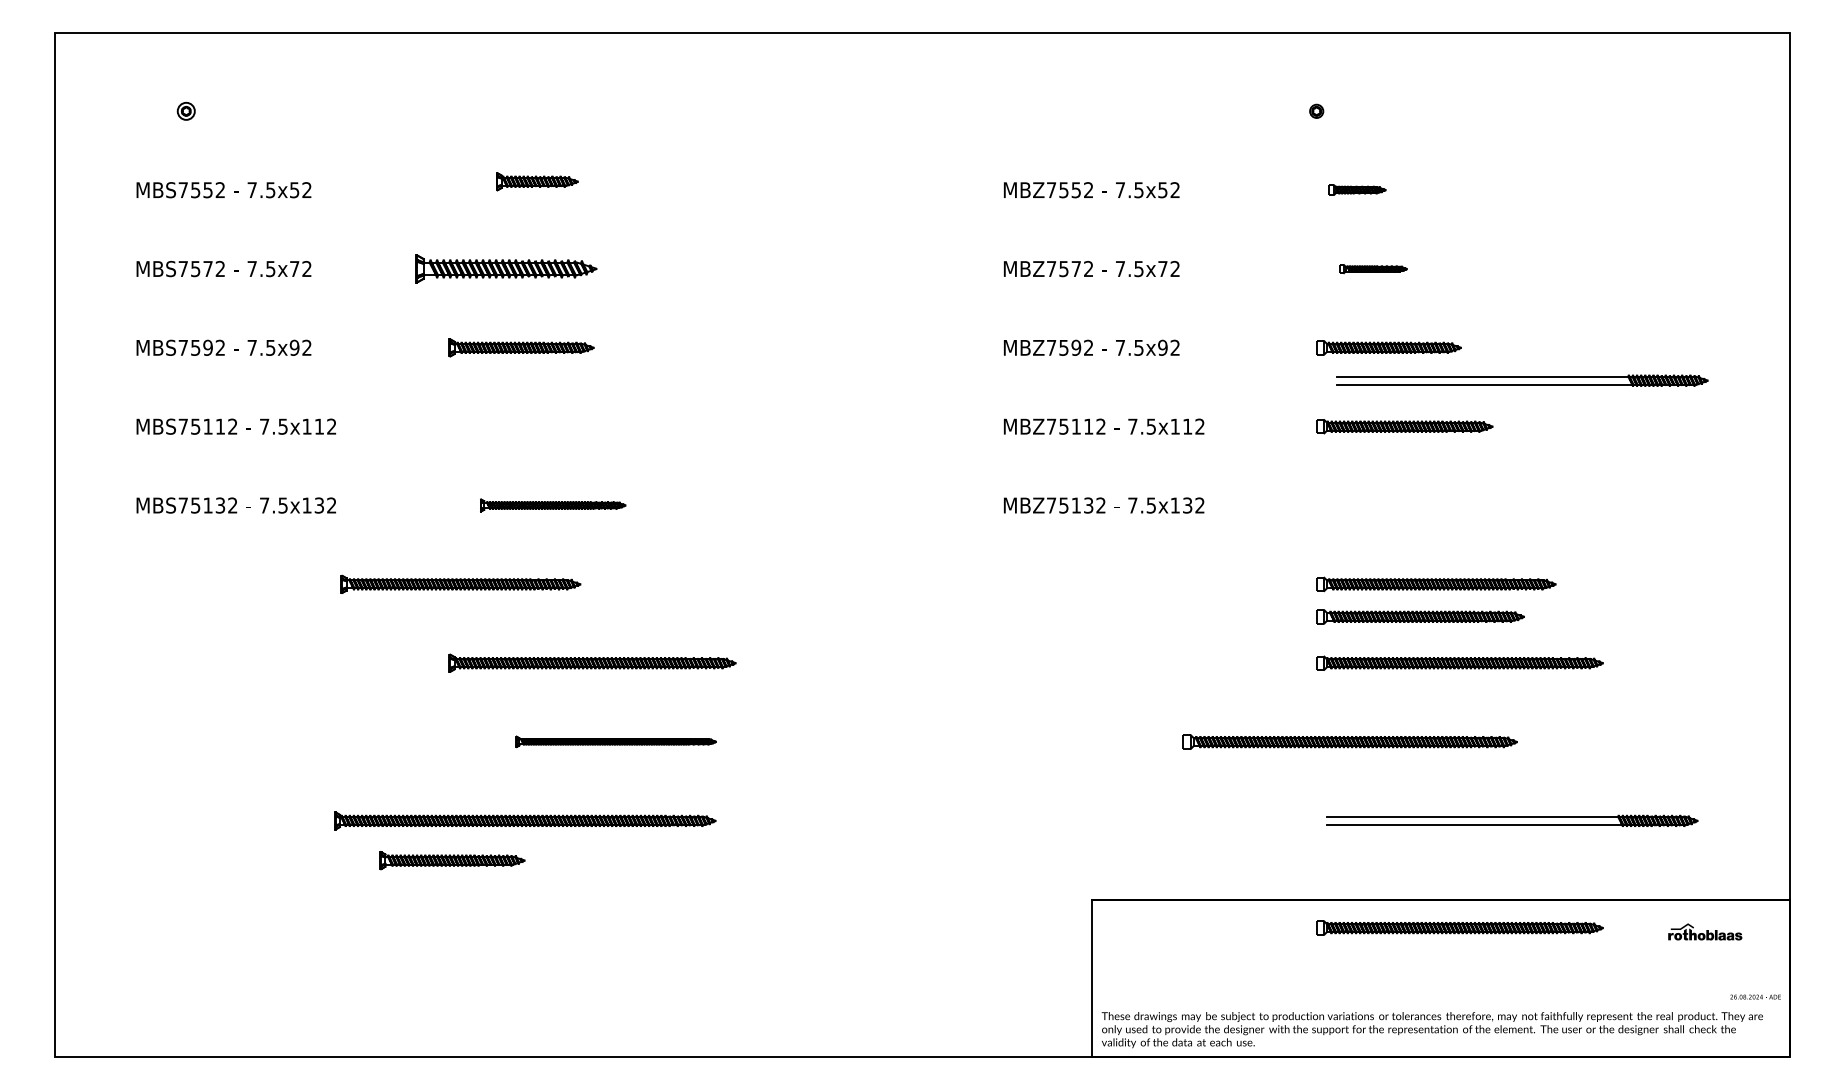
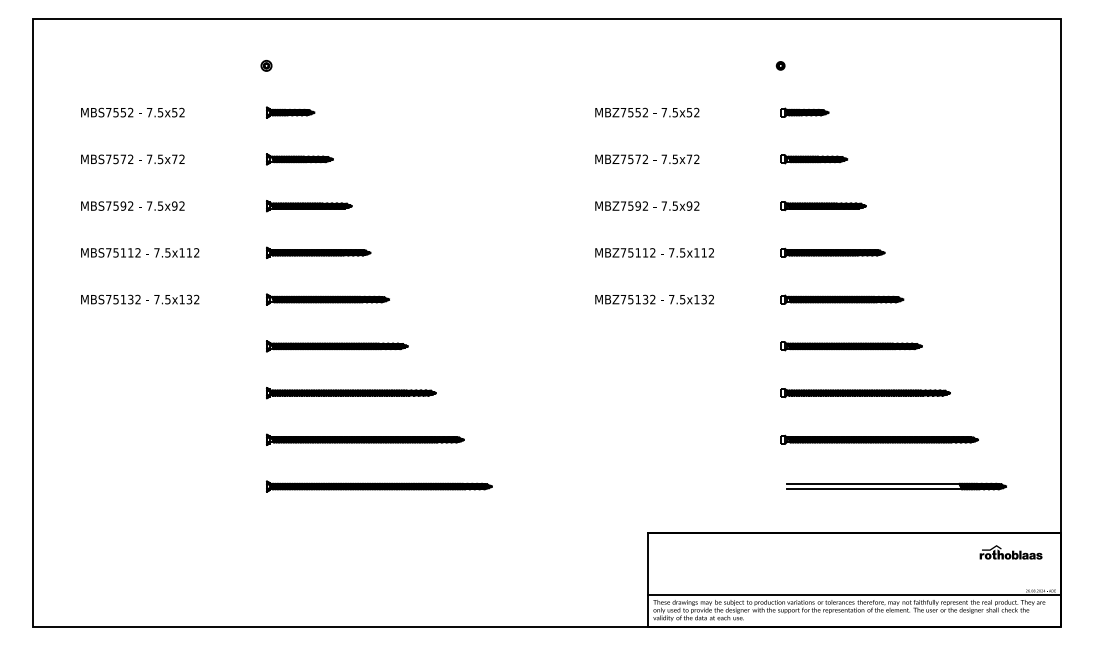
part: (186, 110) -> (266, 65), moved
part: (537, 181) -> (290, 112), moved
part: (1356, 189) -> (804, 112), size x1.43
part: (505, 269) -> (299, 159), size x0.62
part: (1373, 269) -> (814, 159), size x1.67
part: (1522, 380) -> (902, 225), removed
part: (537, 426) -> (318, 252), added
part: (552, 505) -> (327, 299), size x1.43
part: (461, 584) -> (337, 346), moved
part: (1420, 616) -> (842, 299), moved
part: (616, 741) -> (365, 439), size x1.67
part: (1350, 741) -> (879, 439), moved
part: (525, 820) -> (379, 486), moved
part: (452, 861) -> (268, 510), removed
part: (1459, 928) -> (865, 550), removed
part: (1704, 932) -> (1010, 552), size x1.43
line: (1441, 1004) -> (854, 595), added

